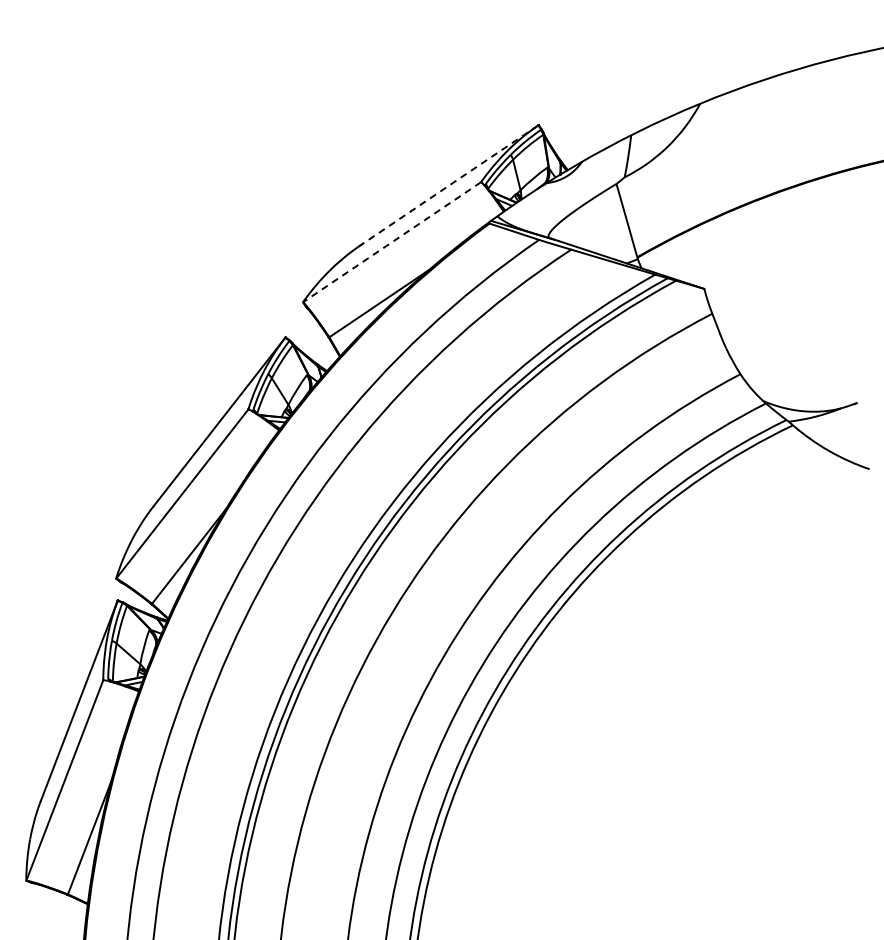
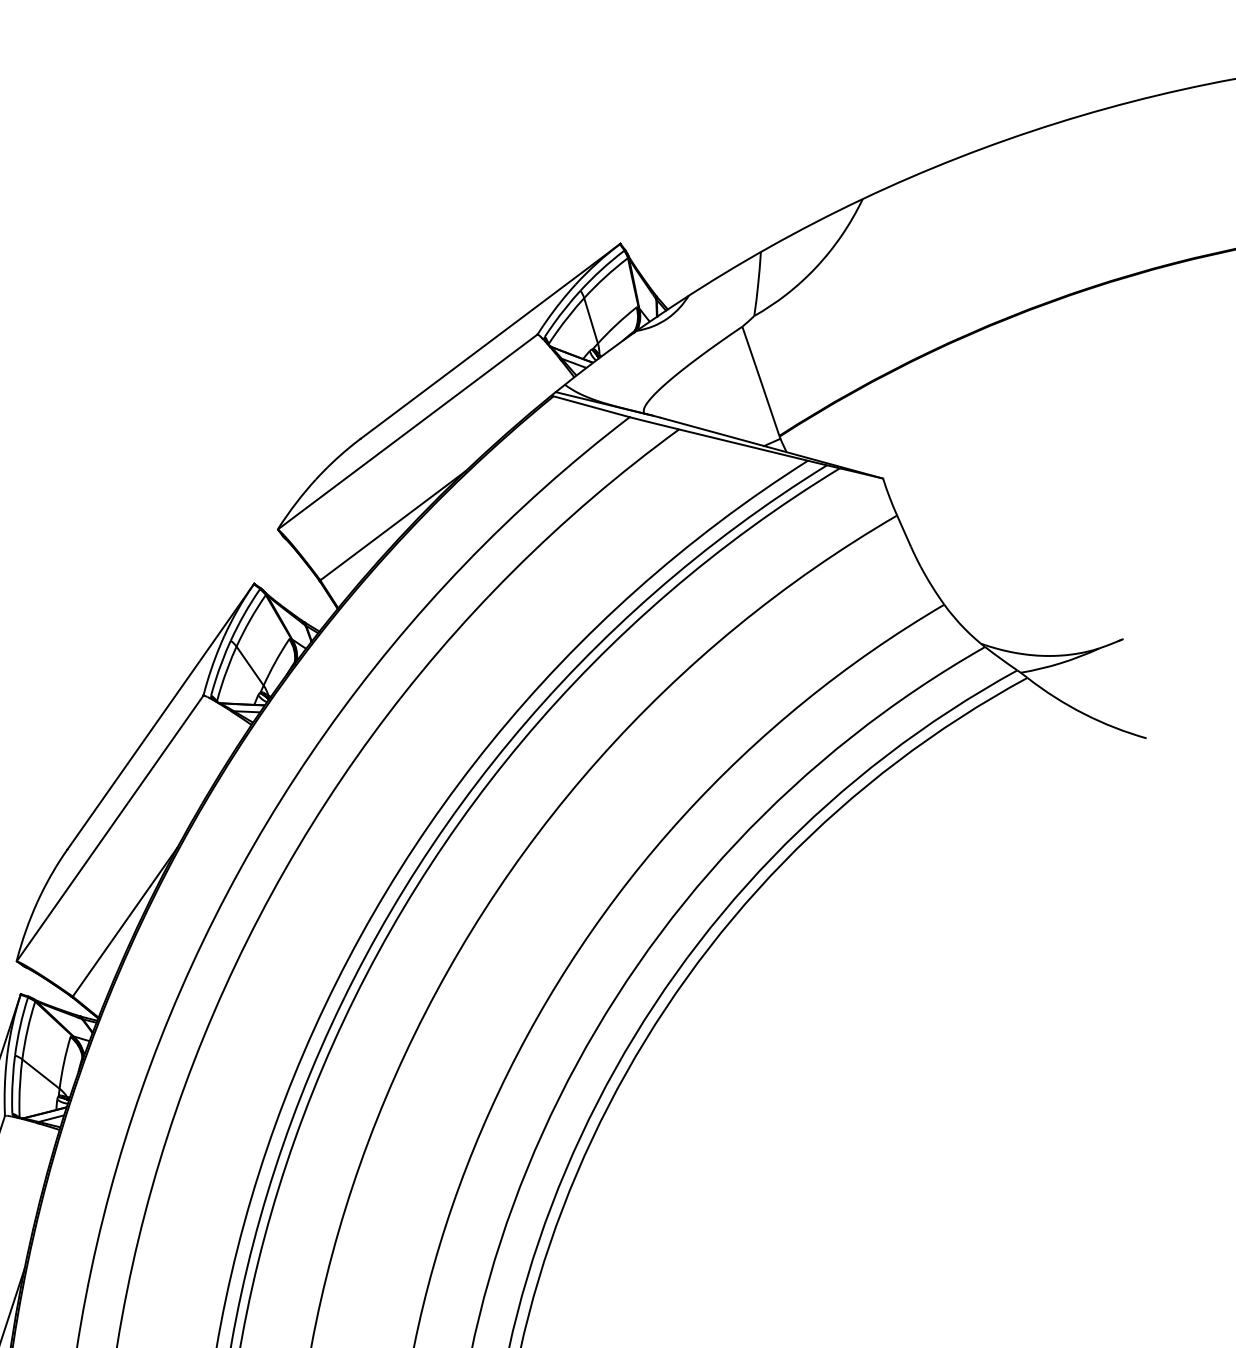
line: (449, 185) -> (490, 341), dashed -> solid
line: (391, 242) -> (406, 432), dashed -> solid

